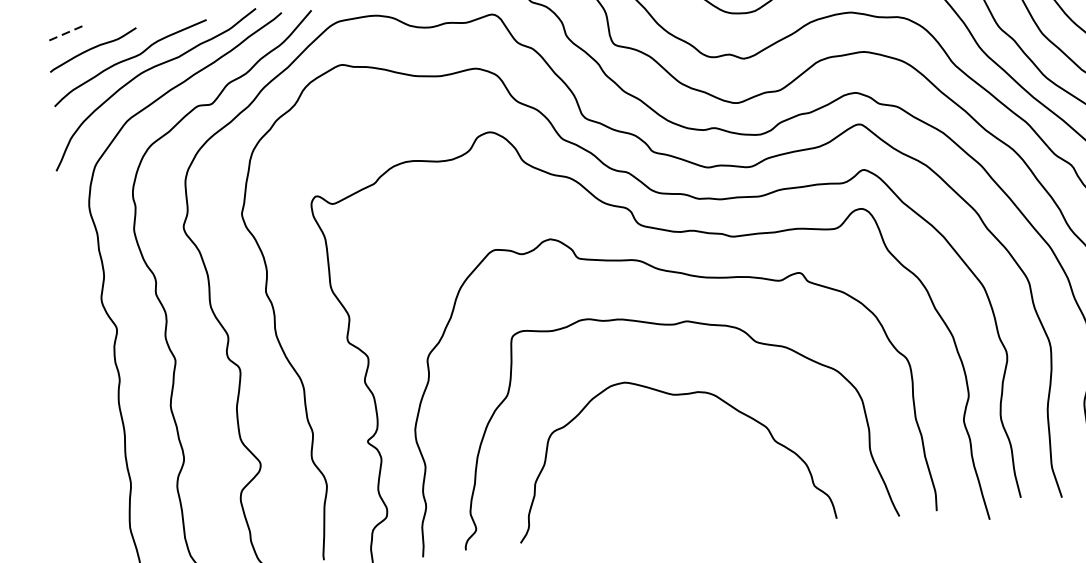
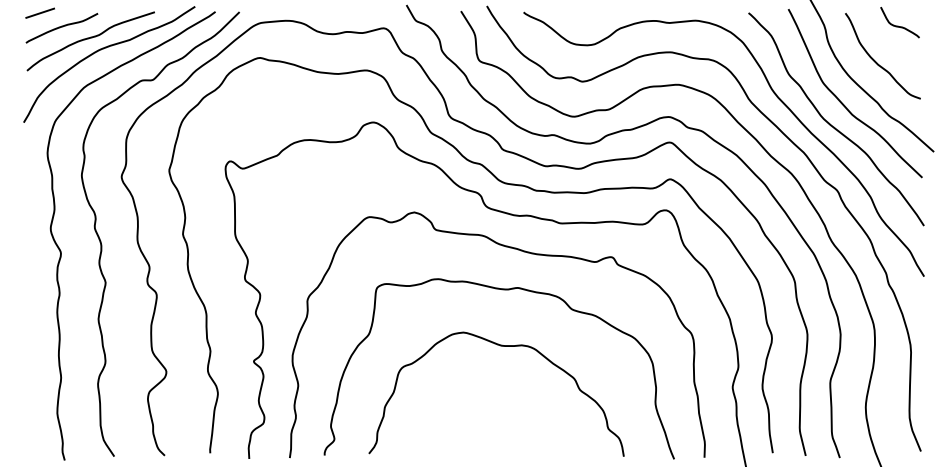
line: (65, 34) -> (40, 13), dashed -> solid

